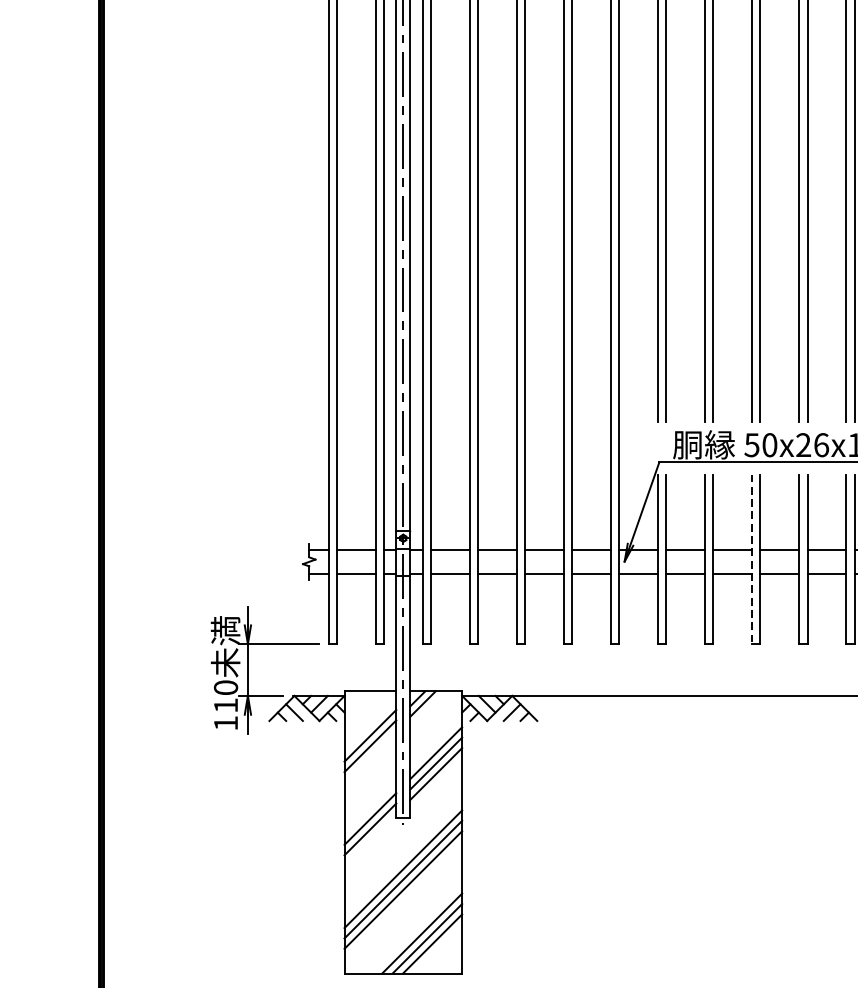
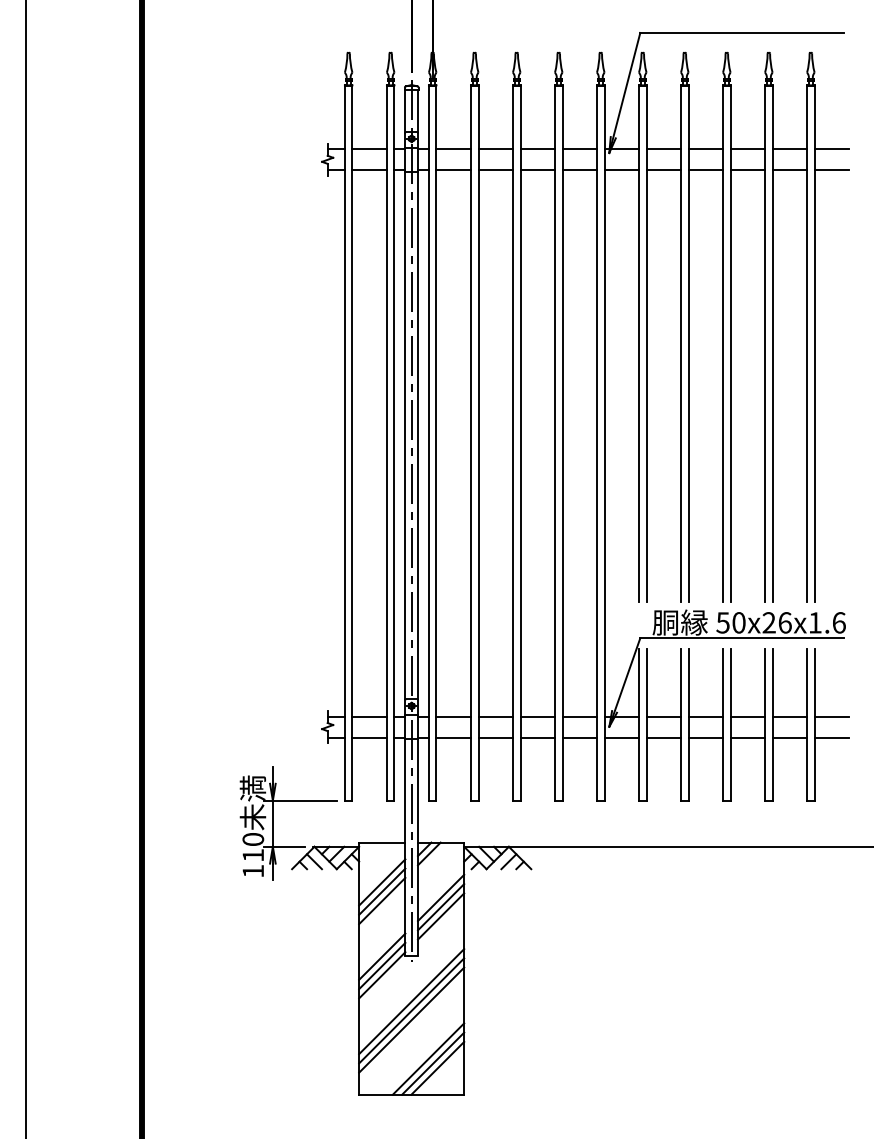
line: (752, 558) -> (723, 724), dashed -> solid
line: (370, 756) -> (382, 900), added
line: (370, 840) -> (382, 975), added

